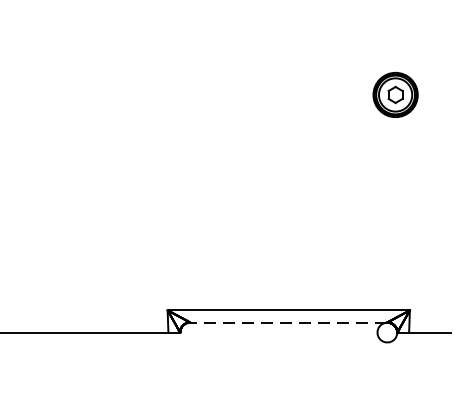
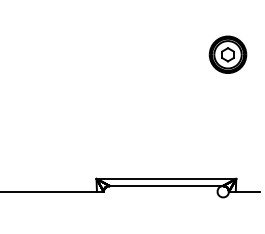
part: (394, 94) -> (227, 54), size x1.43
line: (288, 323) -> (166, 186), dashed -> solid

